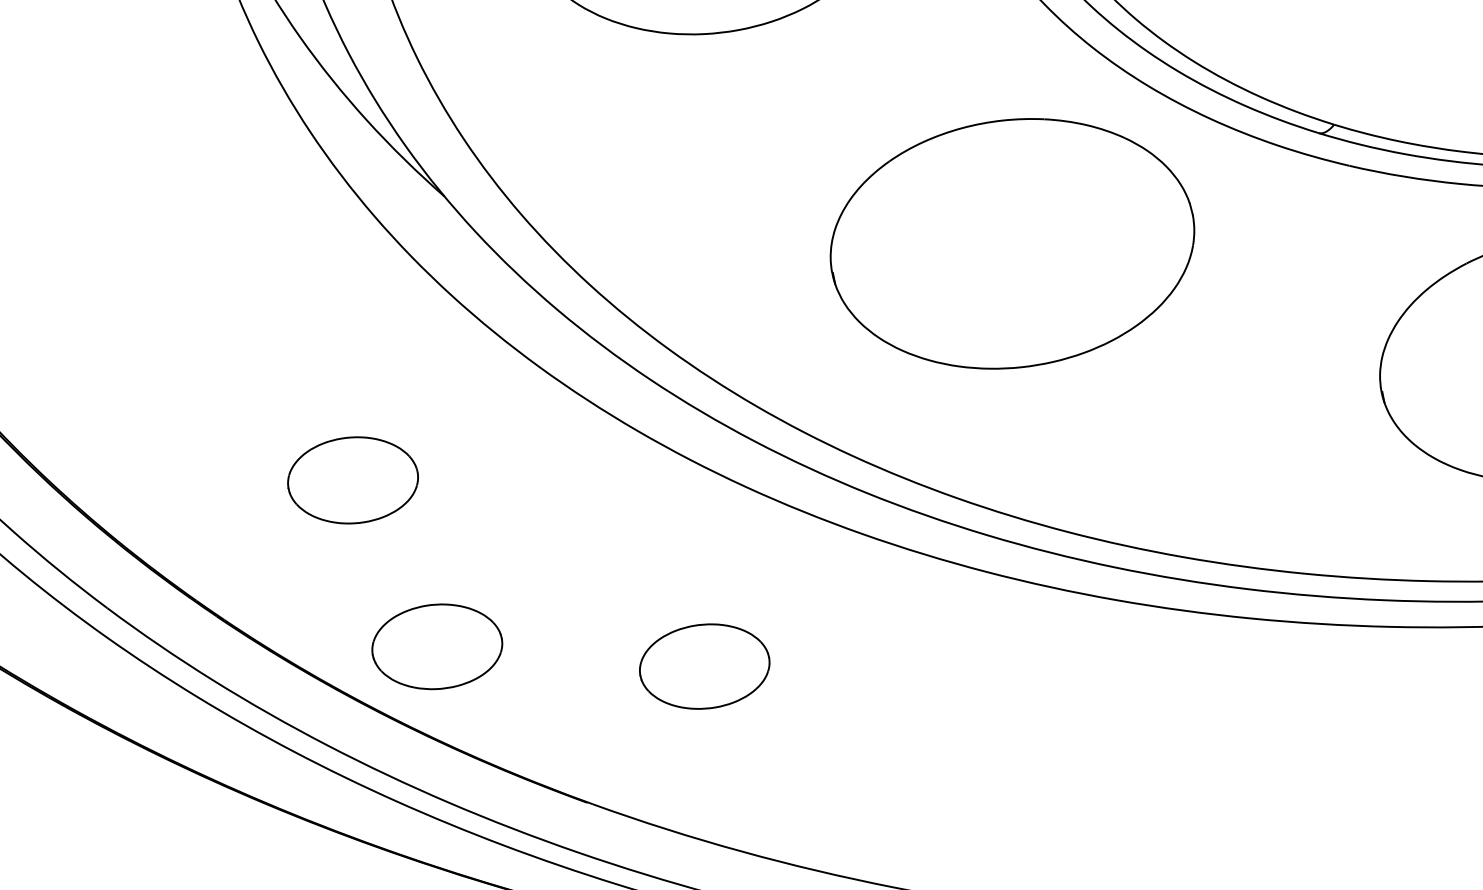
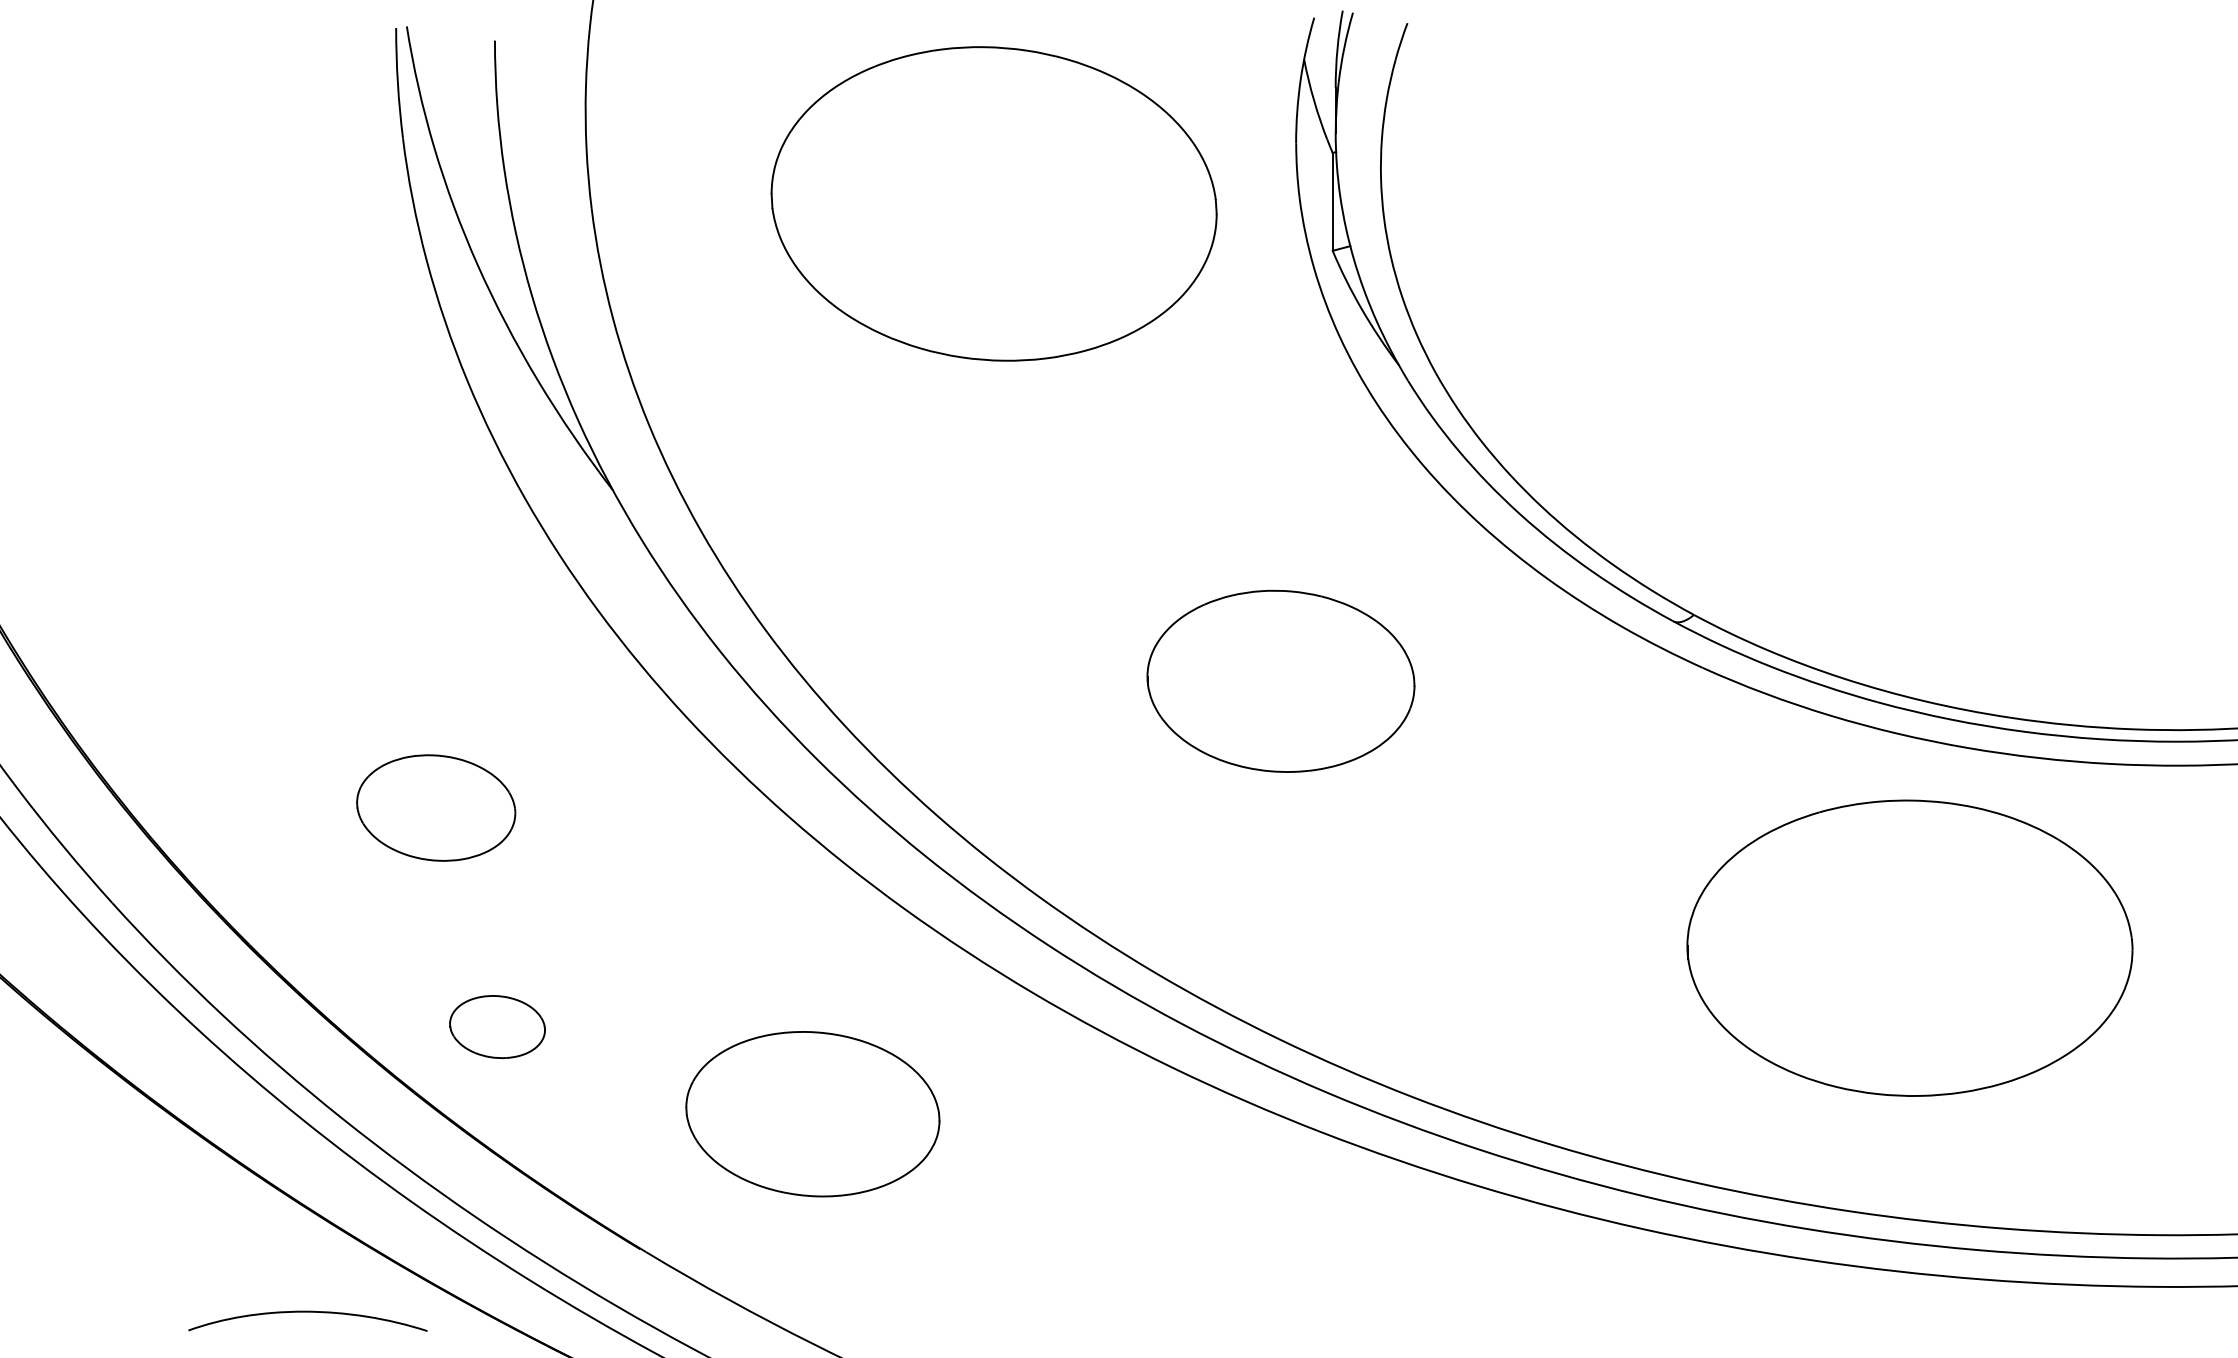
part: (1012, 244) -> (1280, 681), size x0.6
part: (437, 646) -> (497, 1026), size x0.6
part: (704, 666) -> (812, 1113), size x1.6

